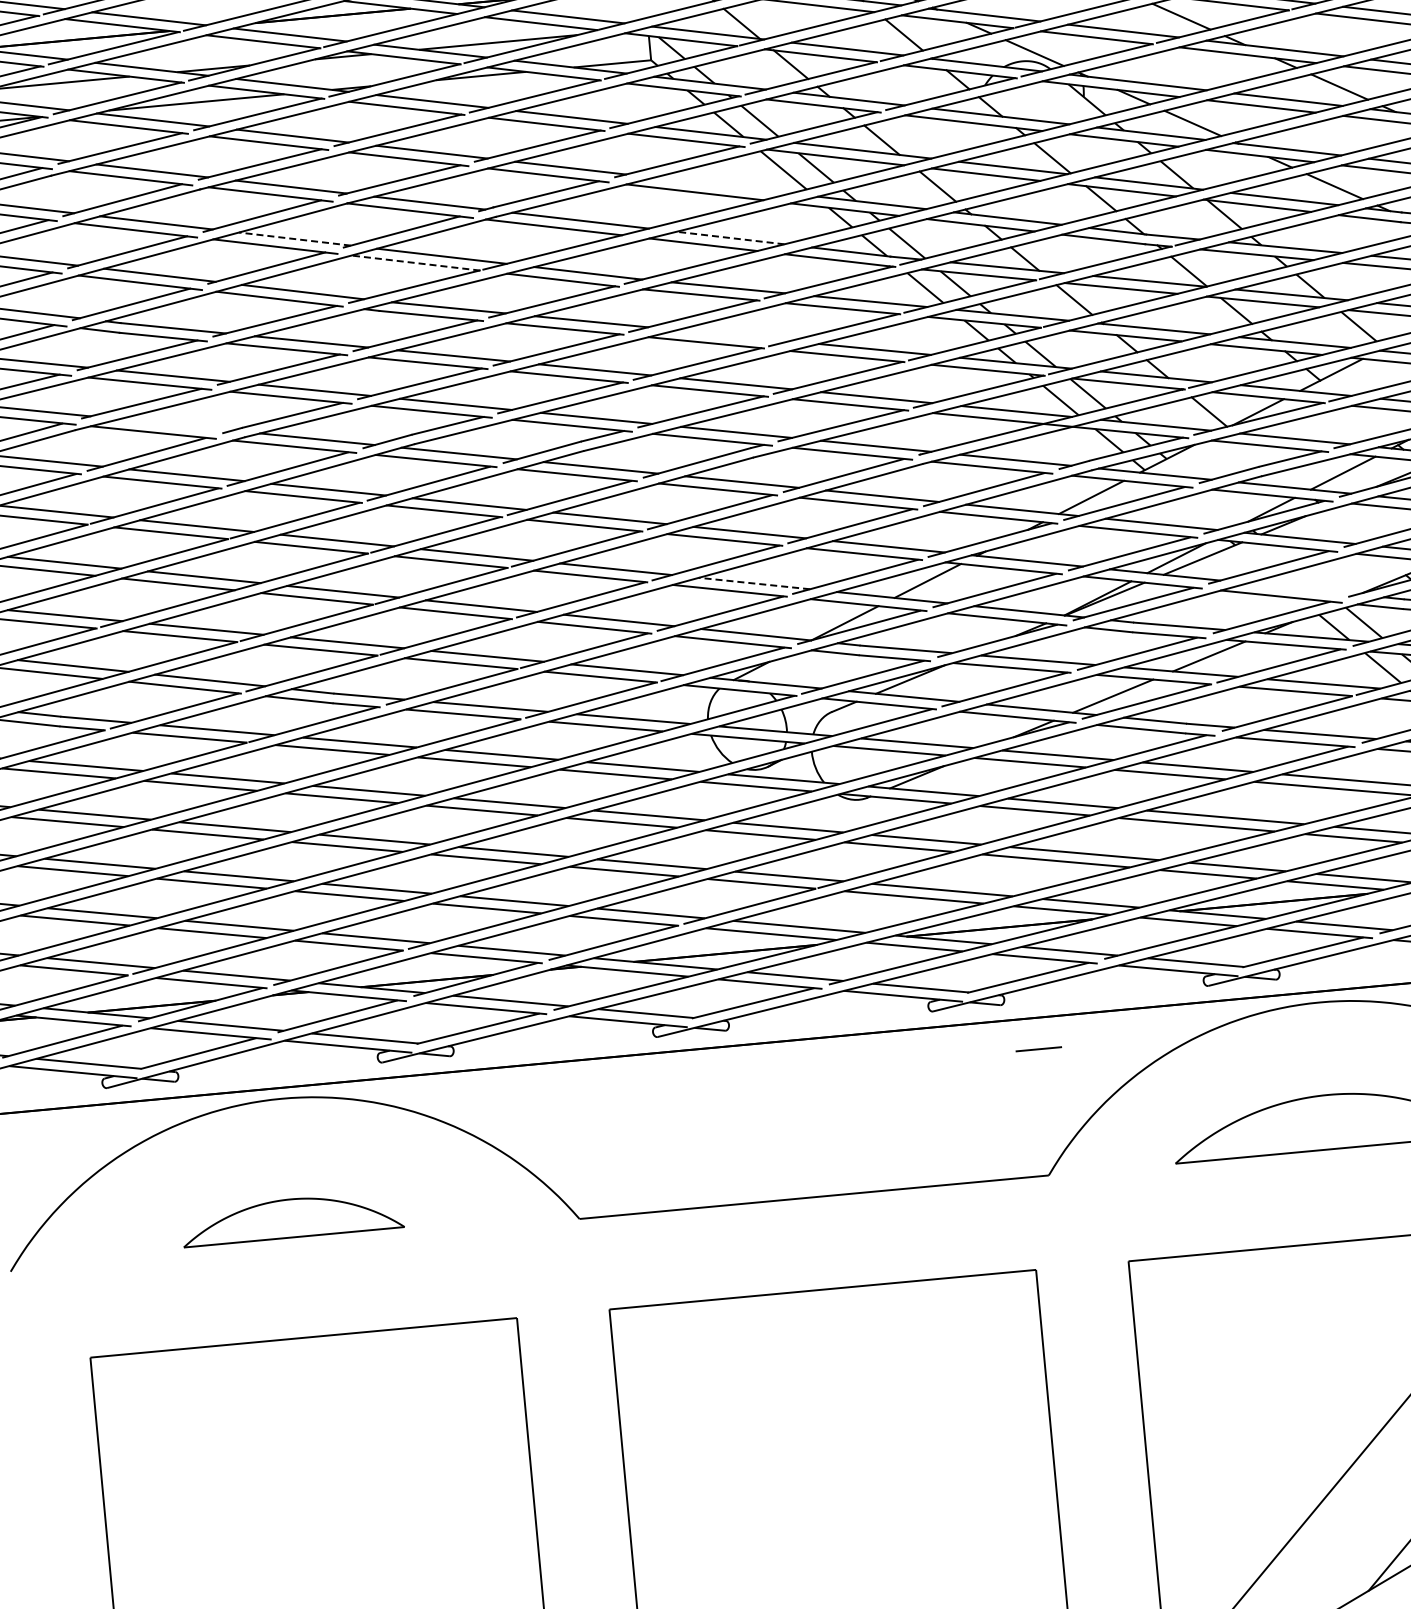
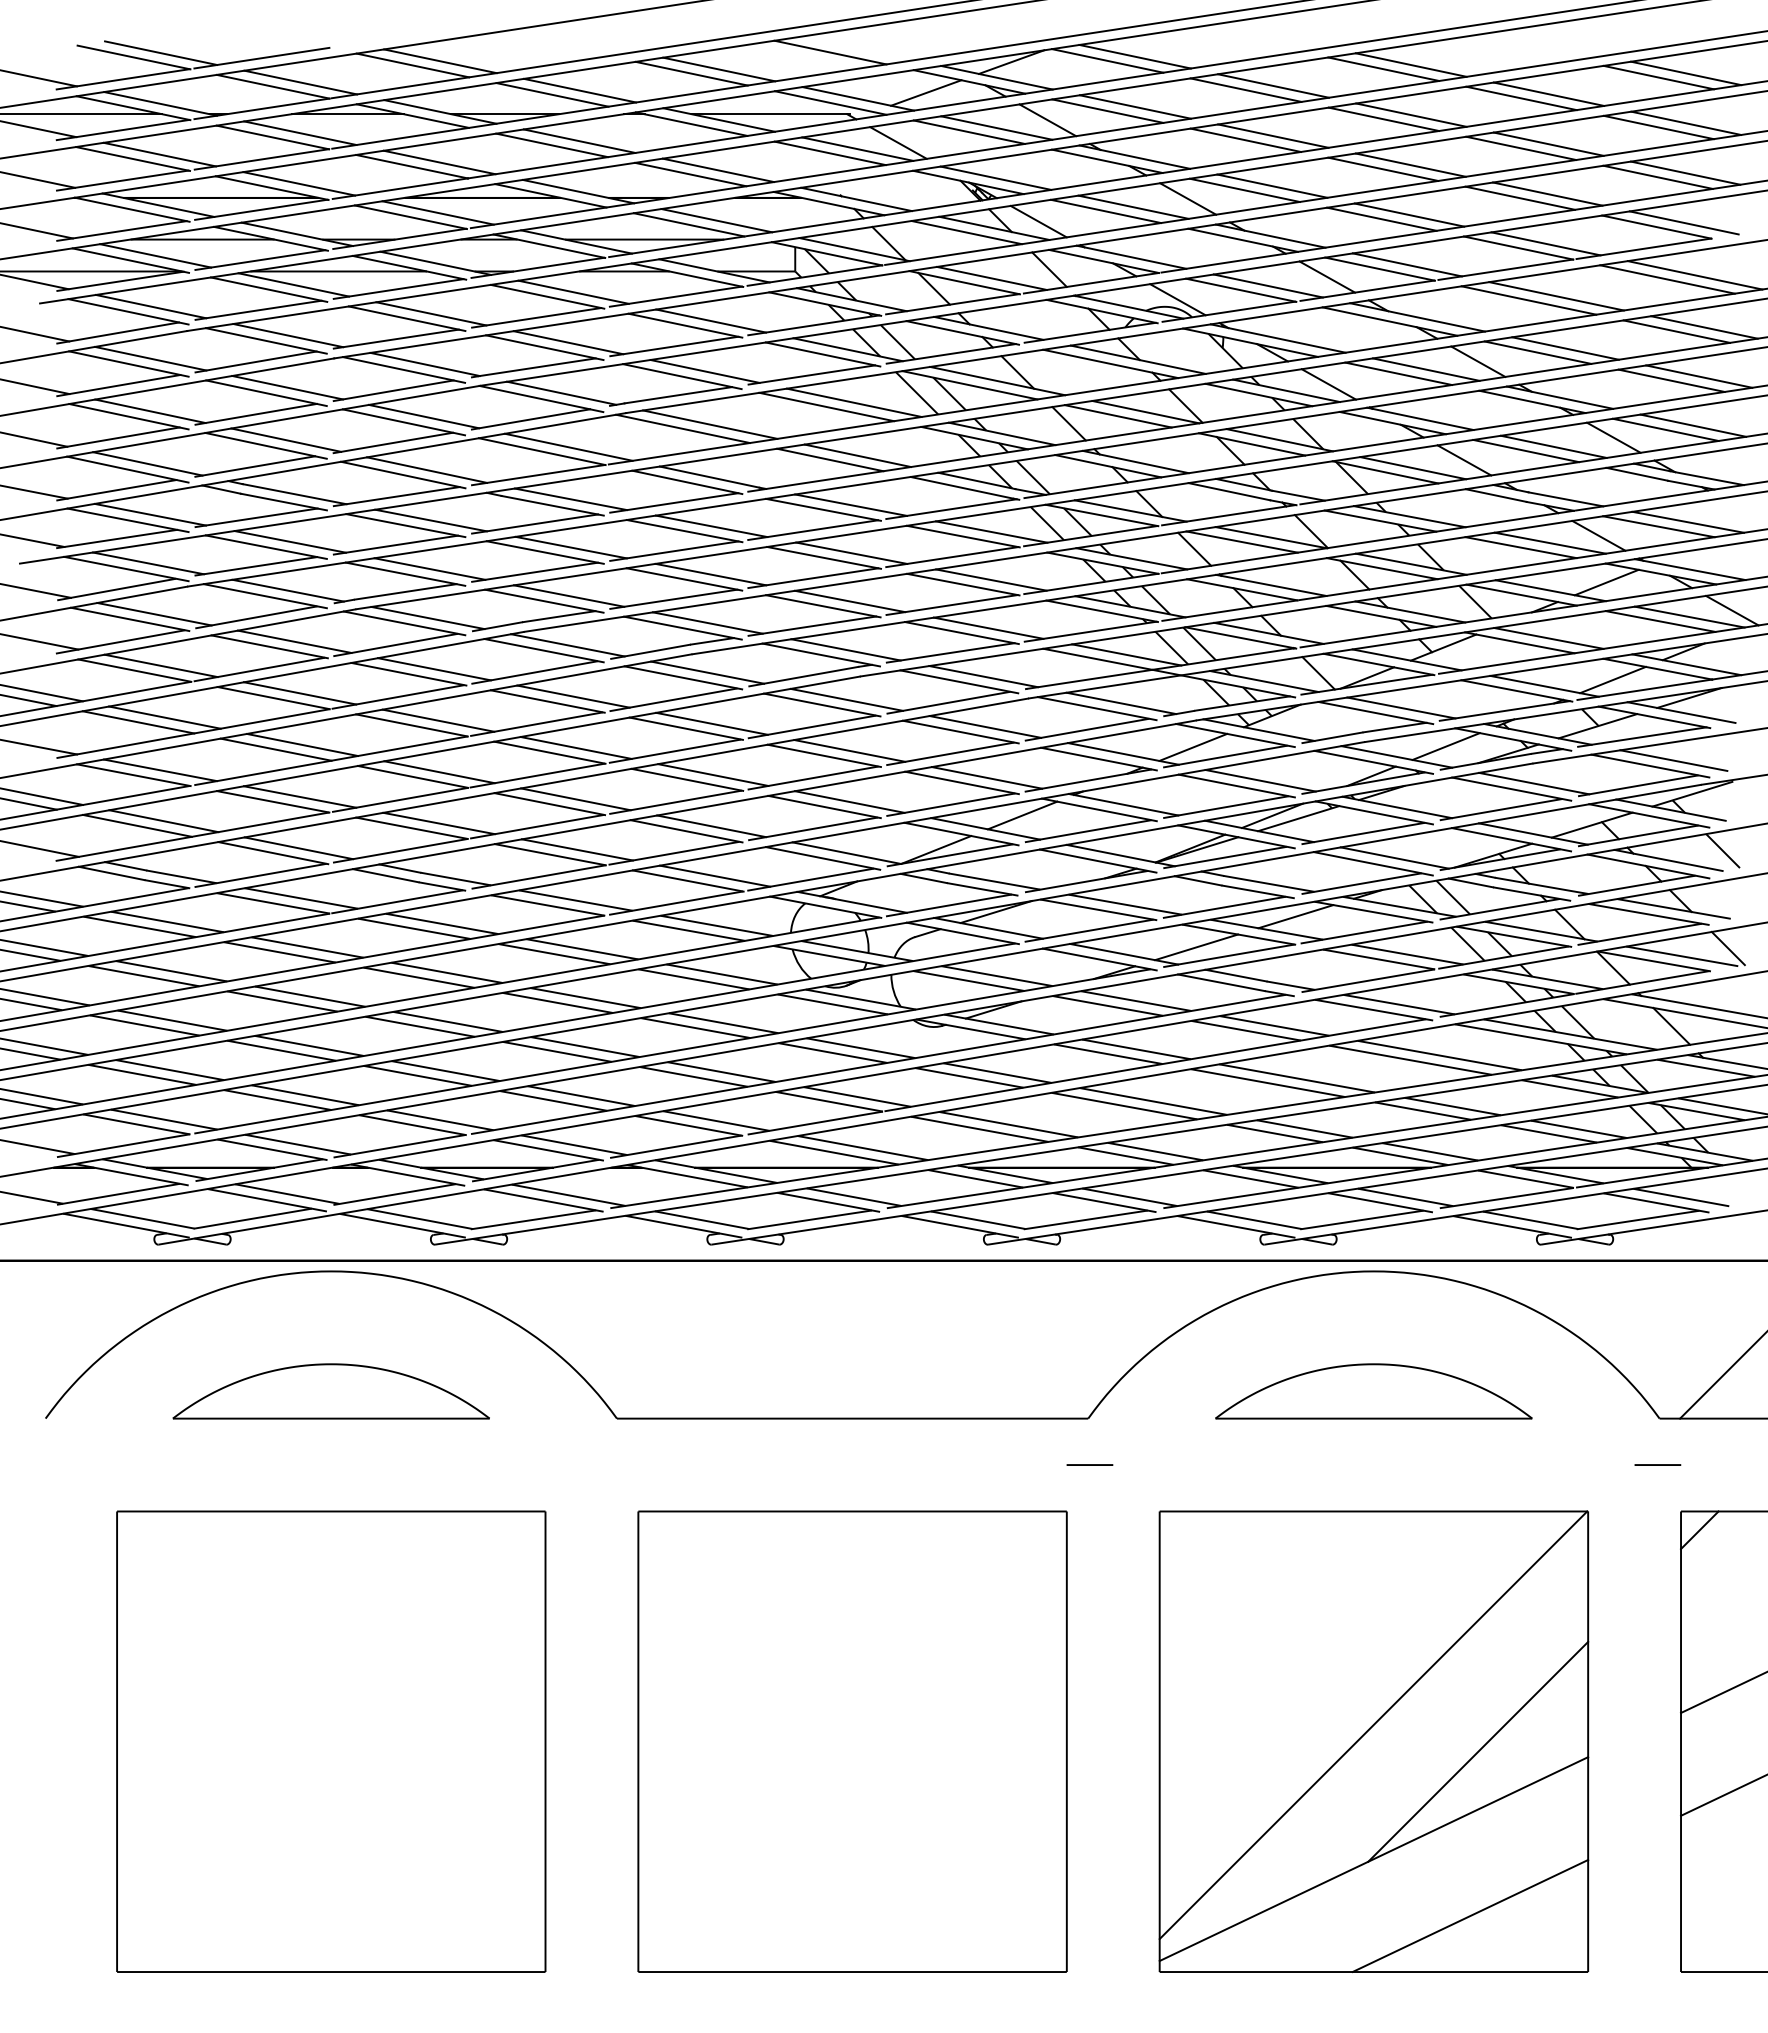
line: (721, 185) -> (853, 402), added
line: (730, 237) -> (857, 455), dashed -> solid
line: (294, 239) -> (423, 416), dashed -> solid
line: (416, 262) -> (542, 451), dashed -> solid
line: (733, 334) -> (851, 552), added
line: (175, 424) -> (287, 590), added
line: (754, 584) -> (849, 802), dashed -> solid
line: (1301, 588) -> (1394, 857), added
line: (1038, 1048) -> (1089, 1464), moved
part: (291, 1218) -> (330, 1391), size x1.43

